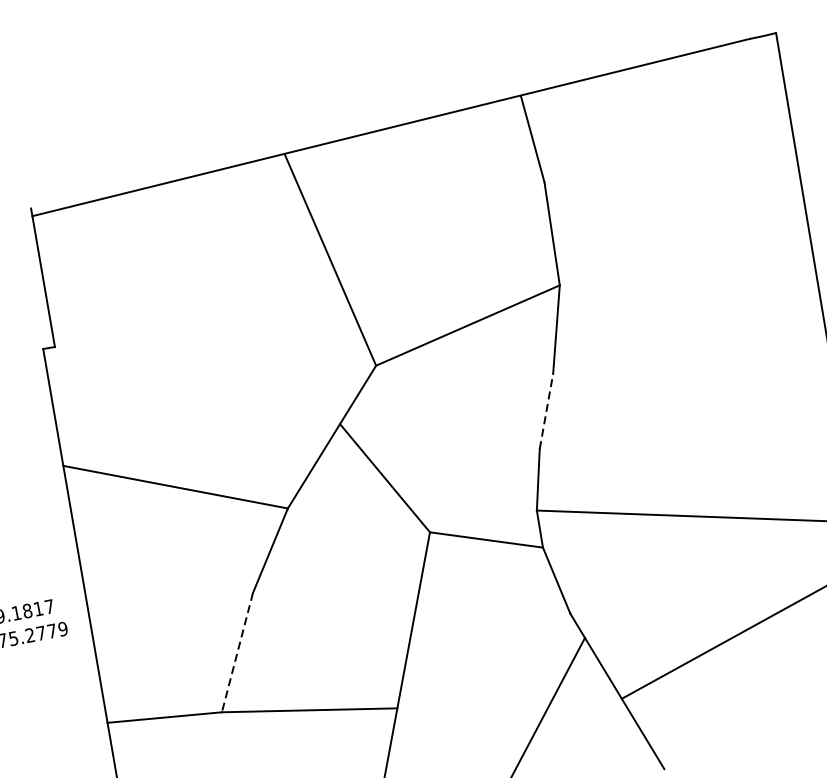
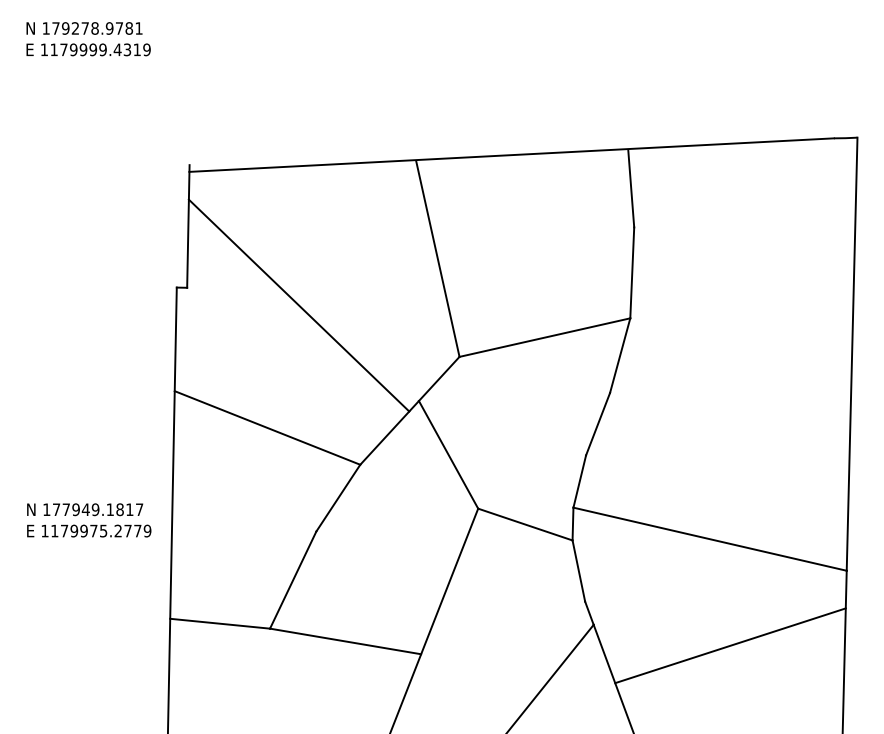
line: (183, 342) -> (298, 305), added
line: (546, 410) -> (598, 423), dashed -> solid
line: (237, 653) -> (293, 580), dashed -> solid

